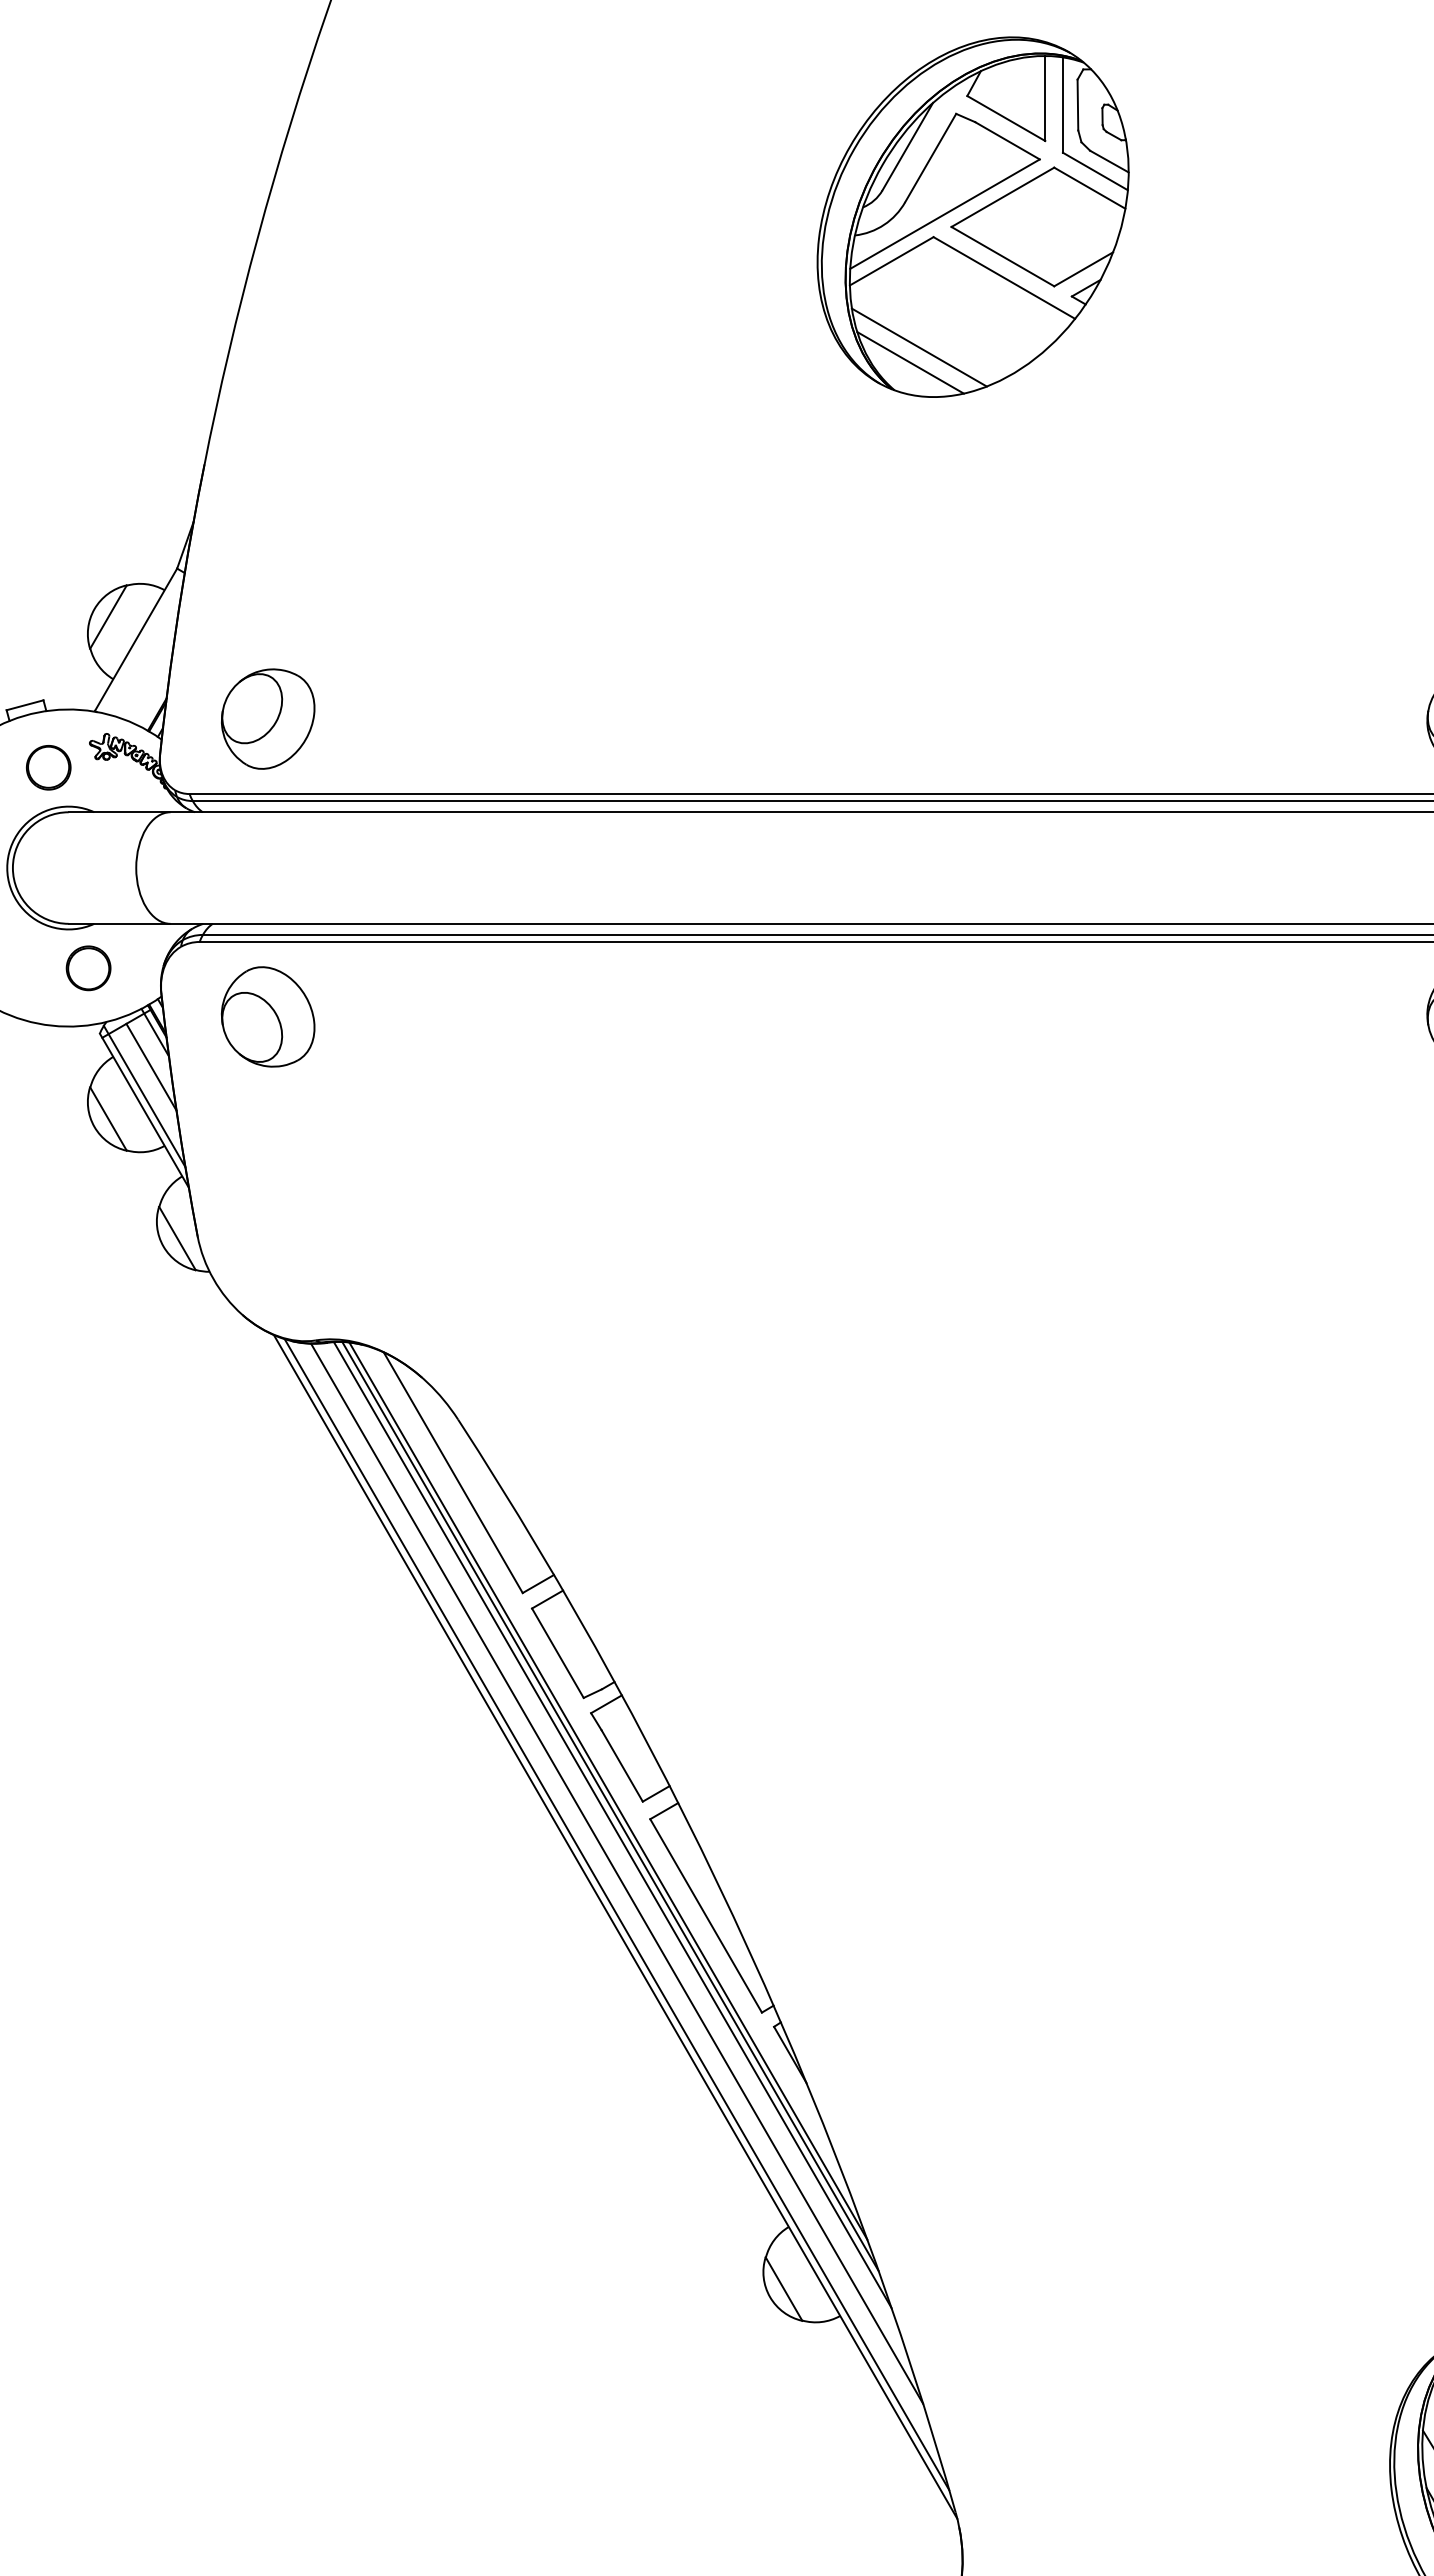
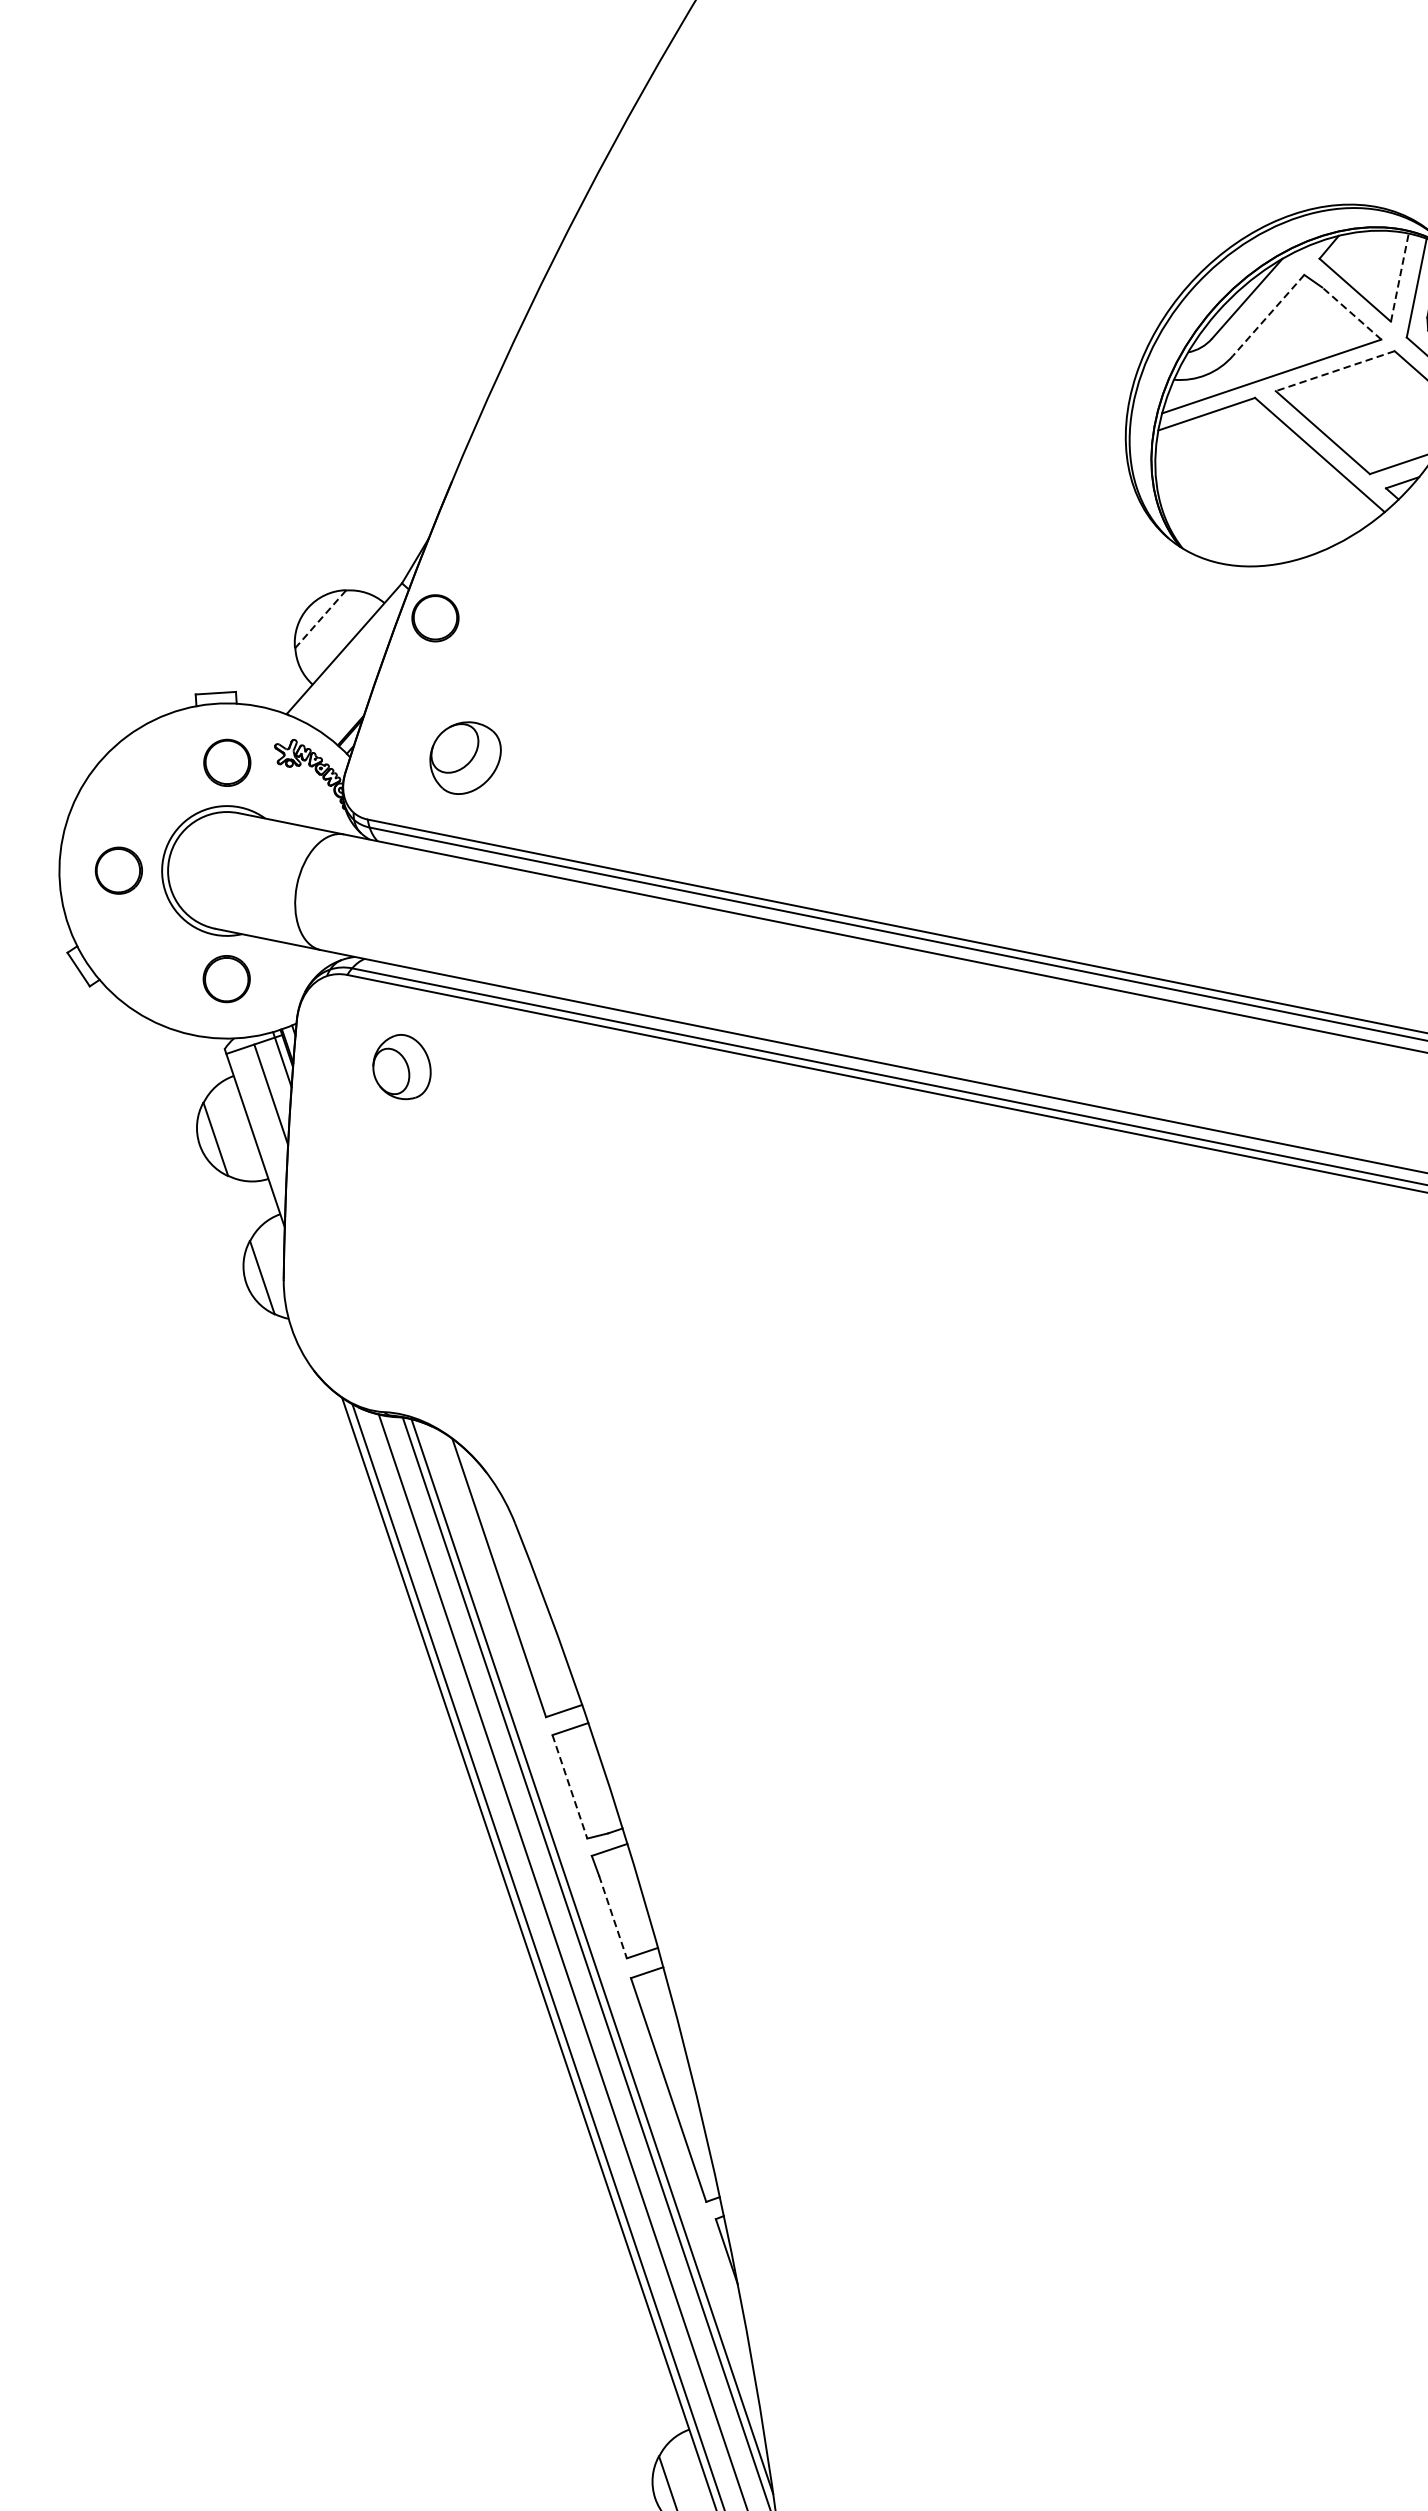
line: (1045, 98) -> (1400, 277), solid -> dashed
line: (1007, 140) -> (1351, 313), solid -> dashed
line: (930, 158) -> (1268, 315), solid -> dashed
line: (1002, 197) -> (1334, 371), solid -> dashed
line: (918, 347) -> (1216, 509), removed
line: (910, 362) -> (1204, 523), removed
part: (214, 594) -> (435, 617), added
line: (108, 617) -> (320, 619), solid -> dashed
part: (268, 718) -> (465, 757), size x0.7
part: (267, 1016) -> (402, 1066), size x0.6
line: (144, 1096) -> (257, 1123), removed
line: (557, 1653) -> (569, 1787), solid -> dashed
line: (622, 1766) -> (613, 1917), solid -> dashed
line: (608, 1790) -> (593, 1939), removed

